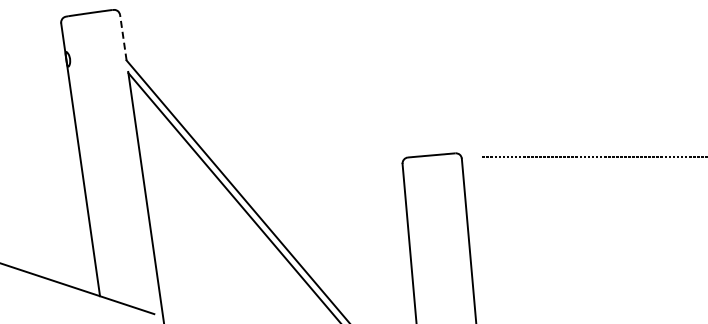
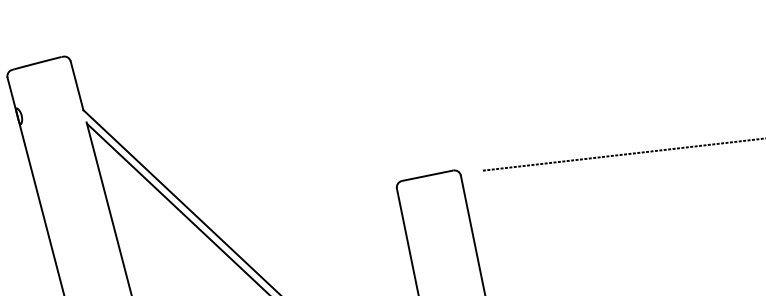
line: (123, 37) -> (77, 85), dashed -> solid

